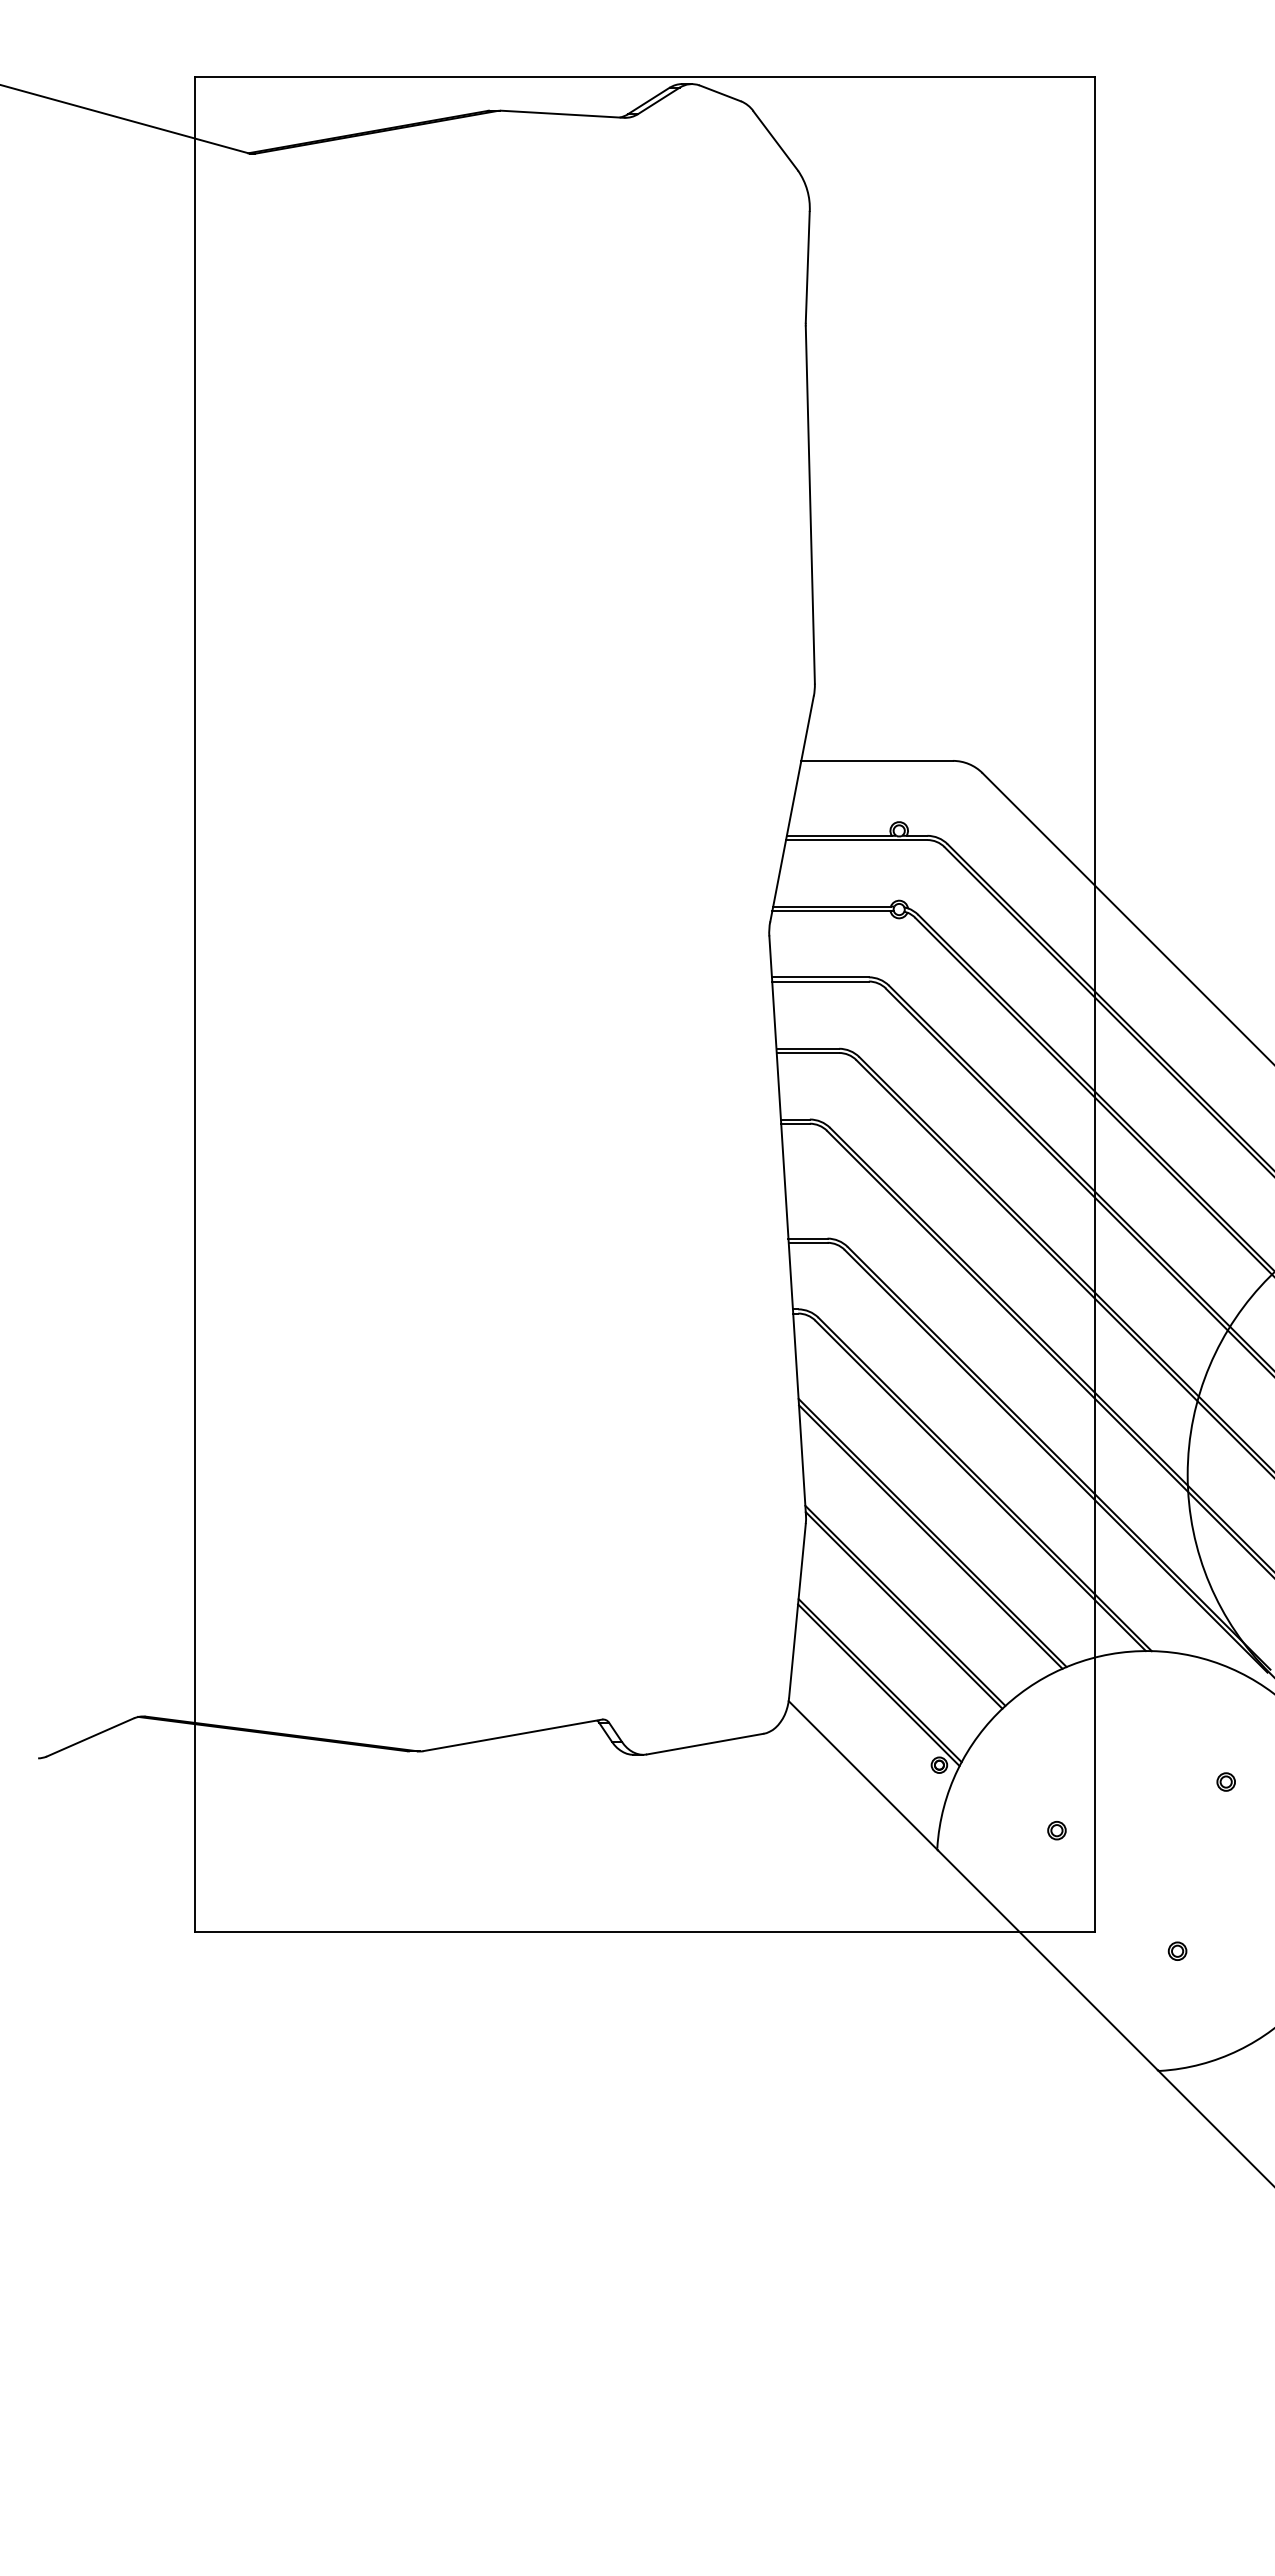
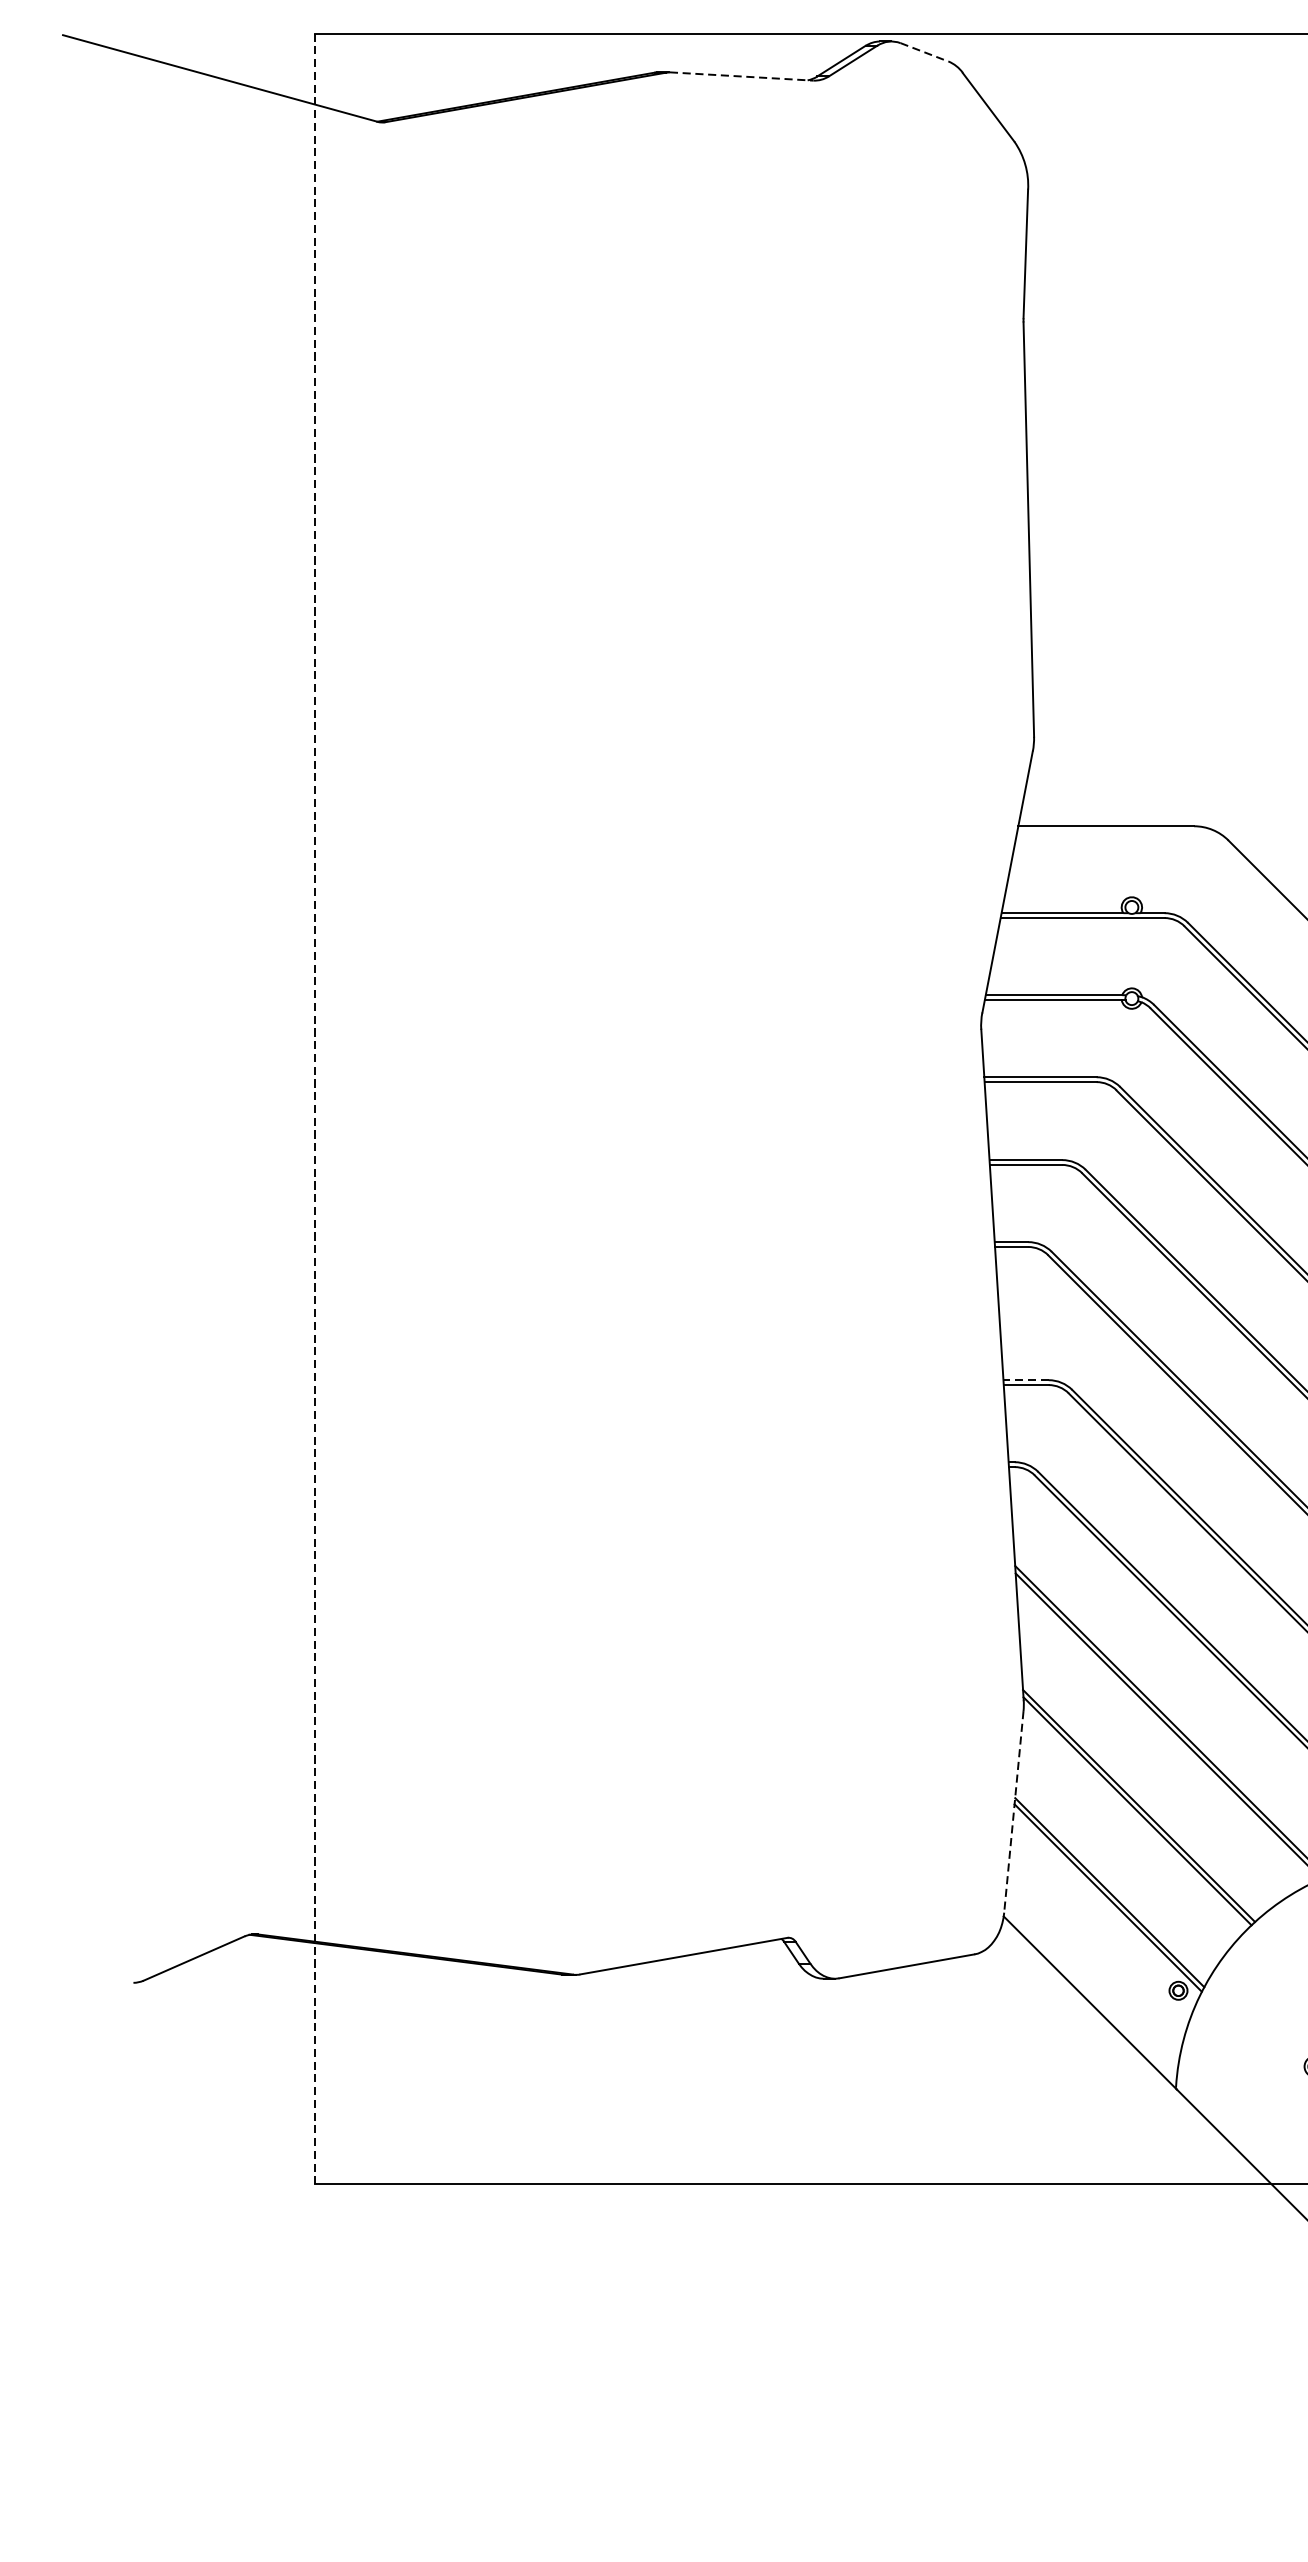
line: (720, 93) -> (924, 52), solid -> dashed
line: (562, 114) -> (741, 76), solid -> dashed
line: (194, 1005) -> (314, 1109), solid -> dashed
line: (807, 1238) -> (1025, 1380), solid -> dashed
line: (797, 1611) -> (1013, 1812), solid -> dashed

